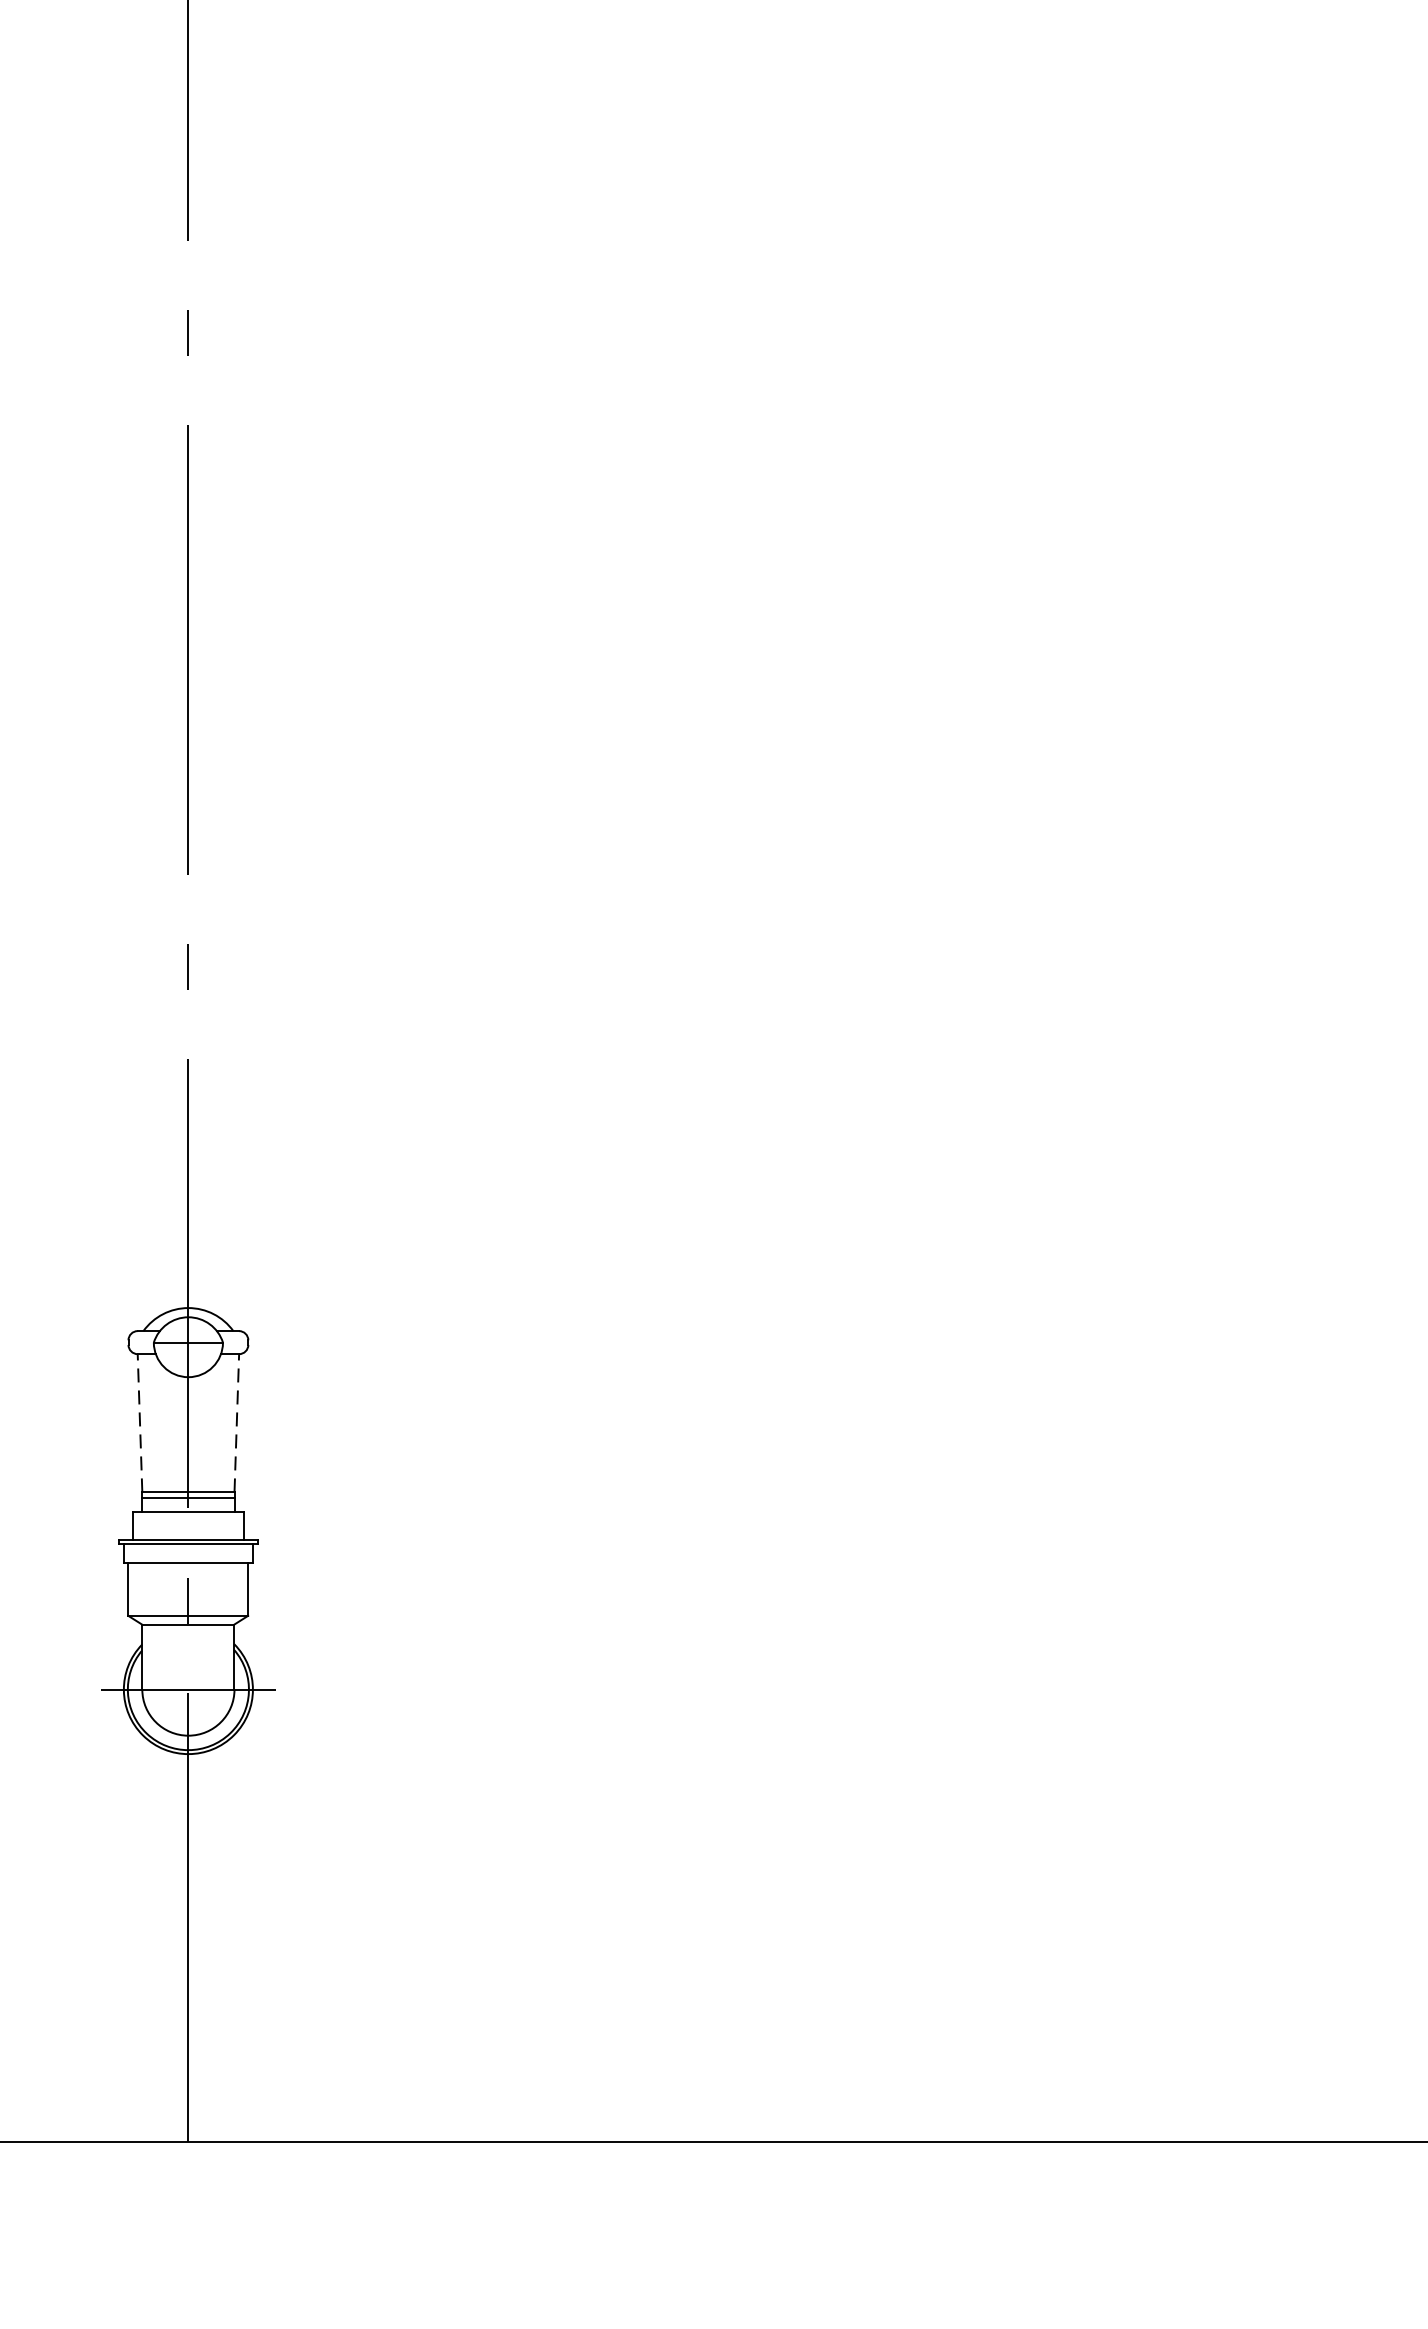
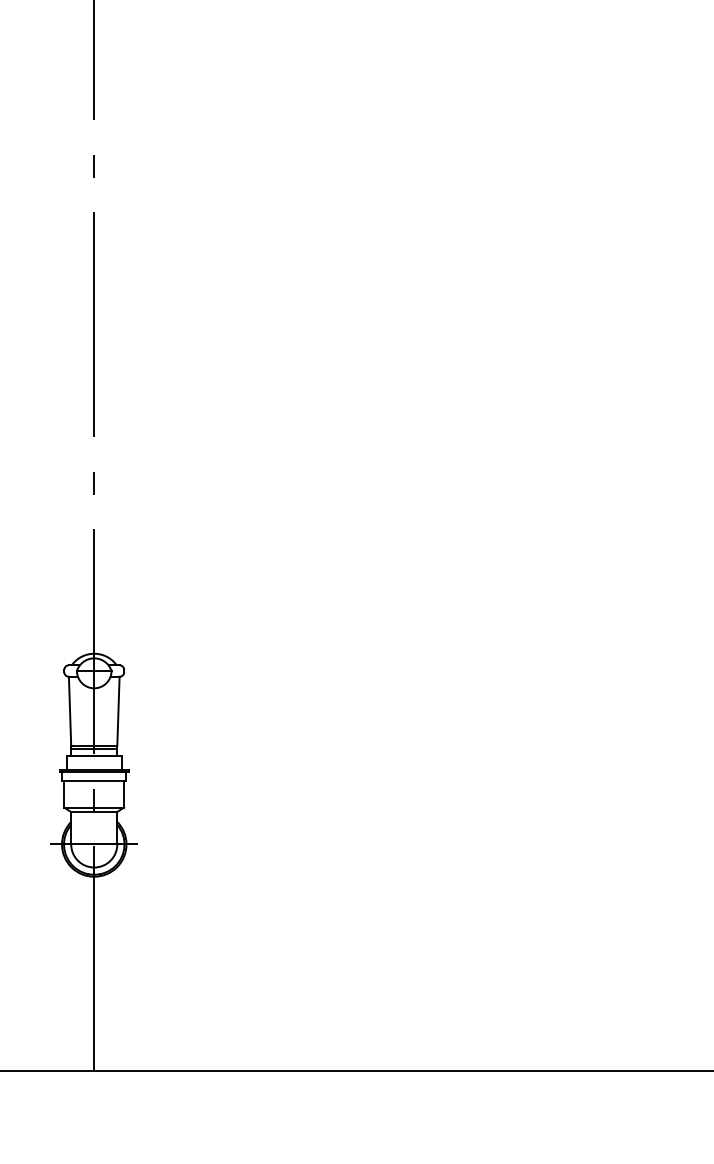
line: (140, 1423) -> (70, 711), dashed -> solid
line: (236, 1423) -> (118, 711), dashed -> solid

